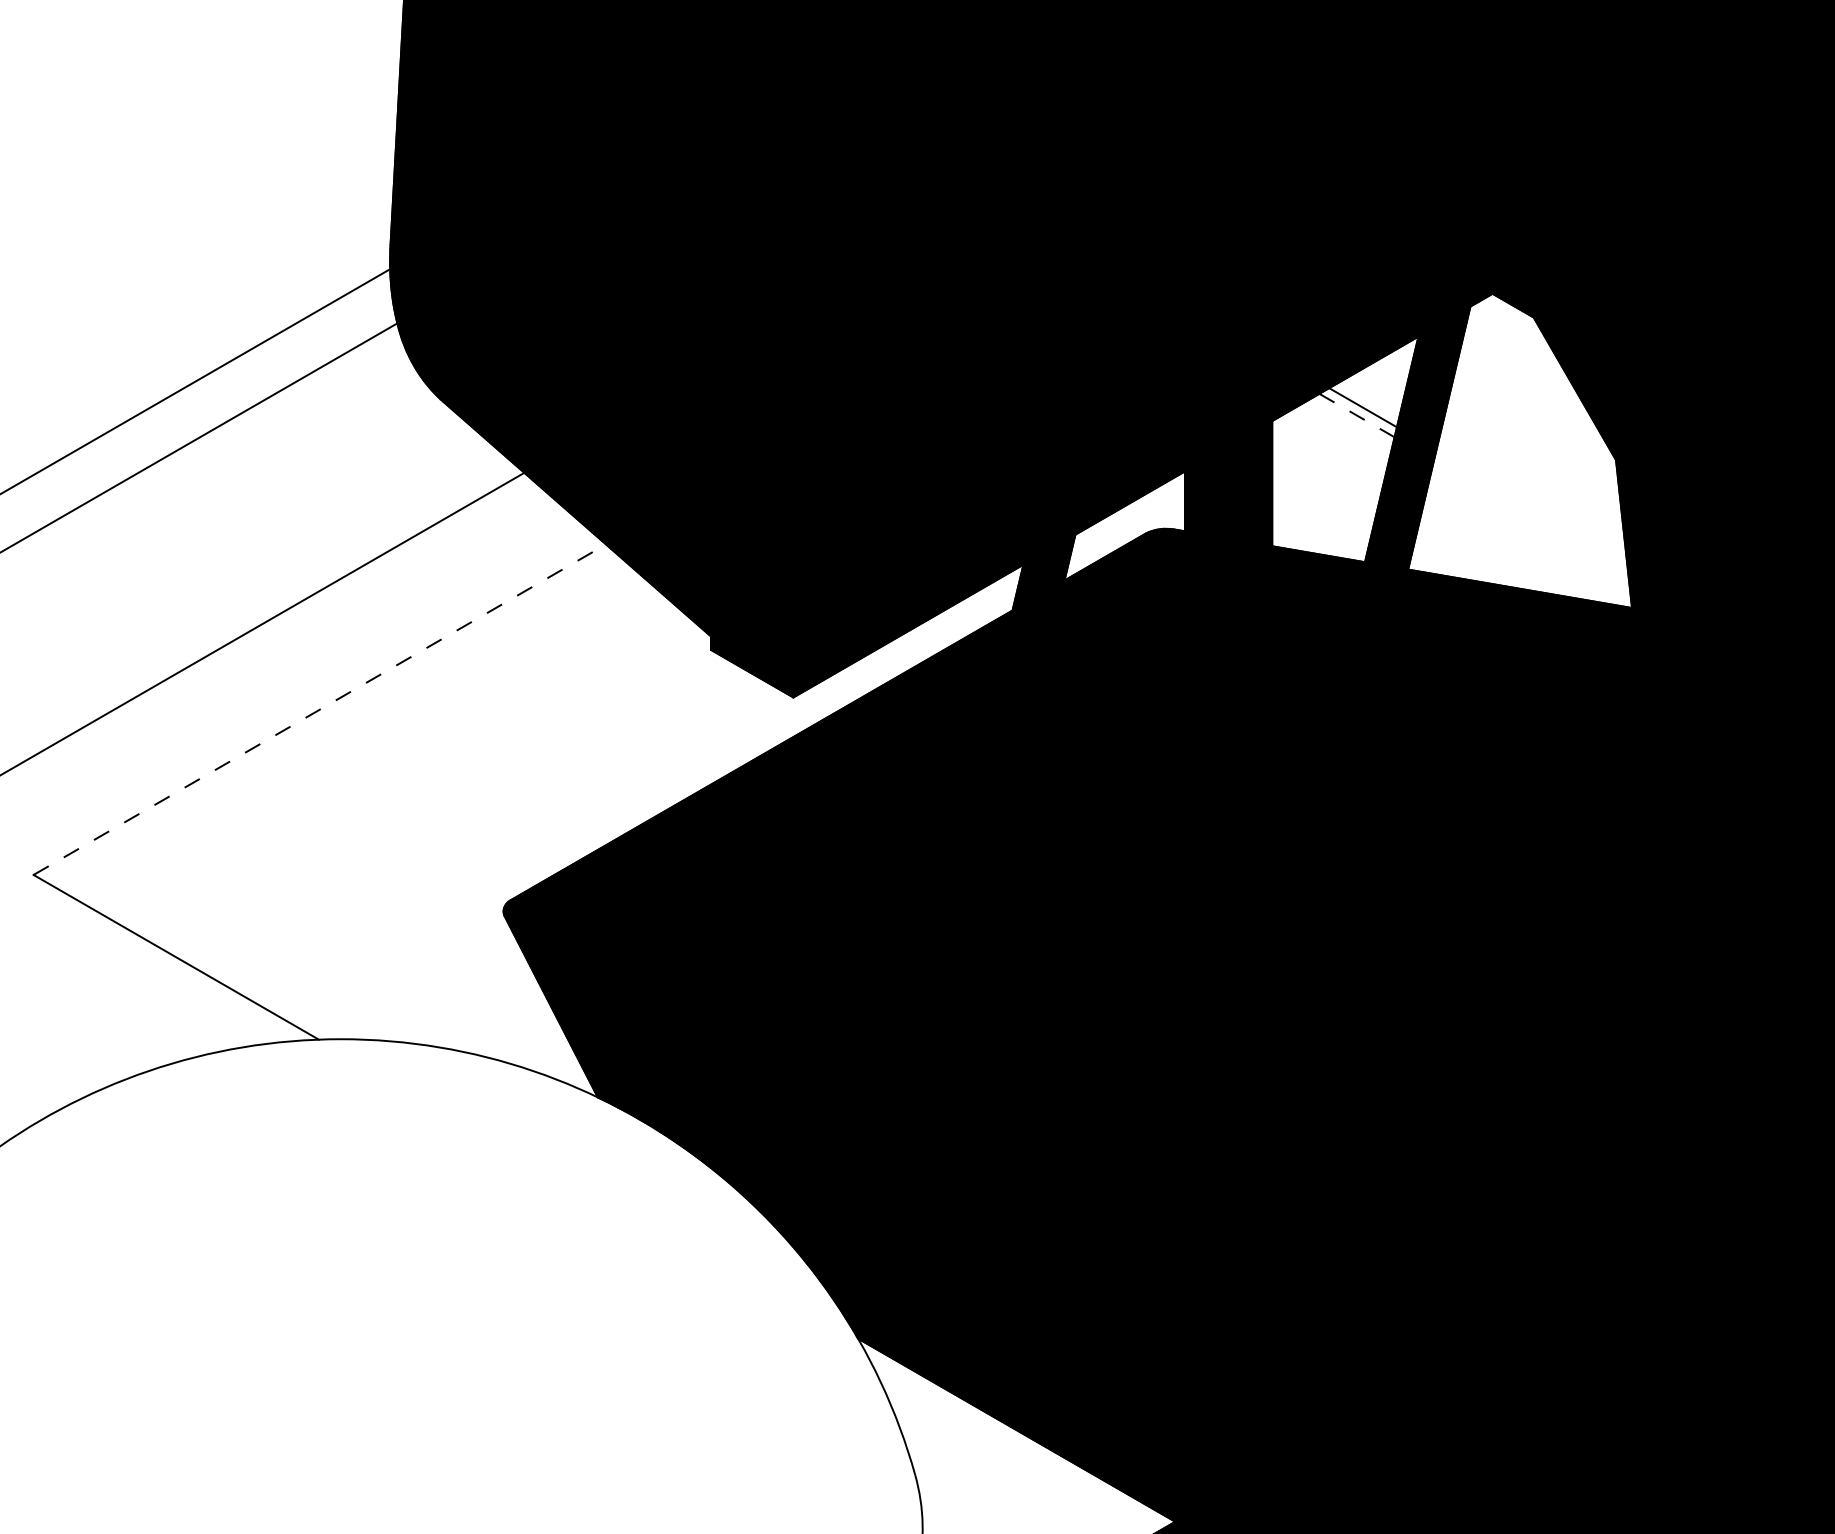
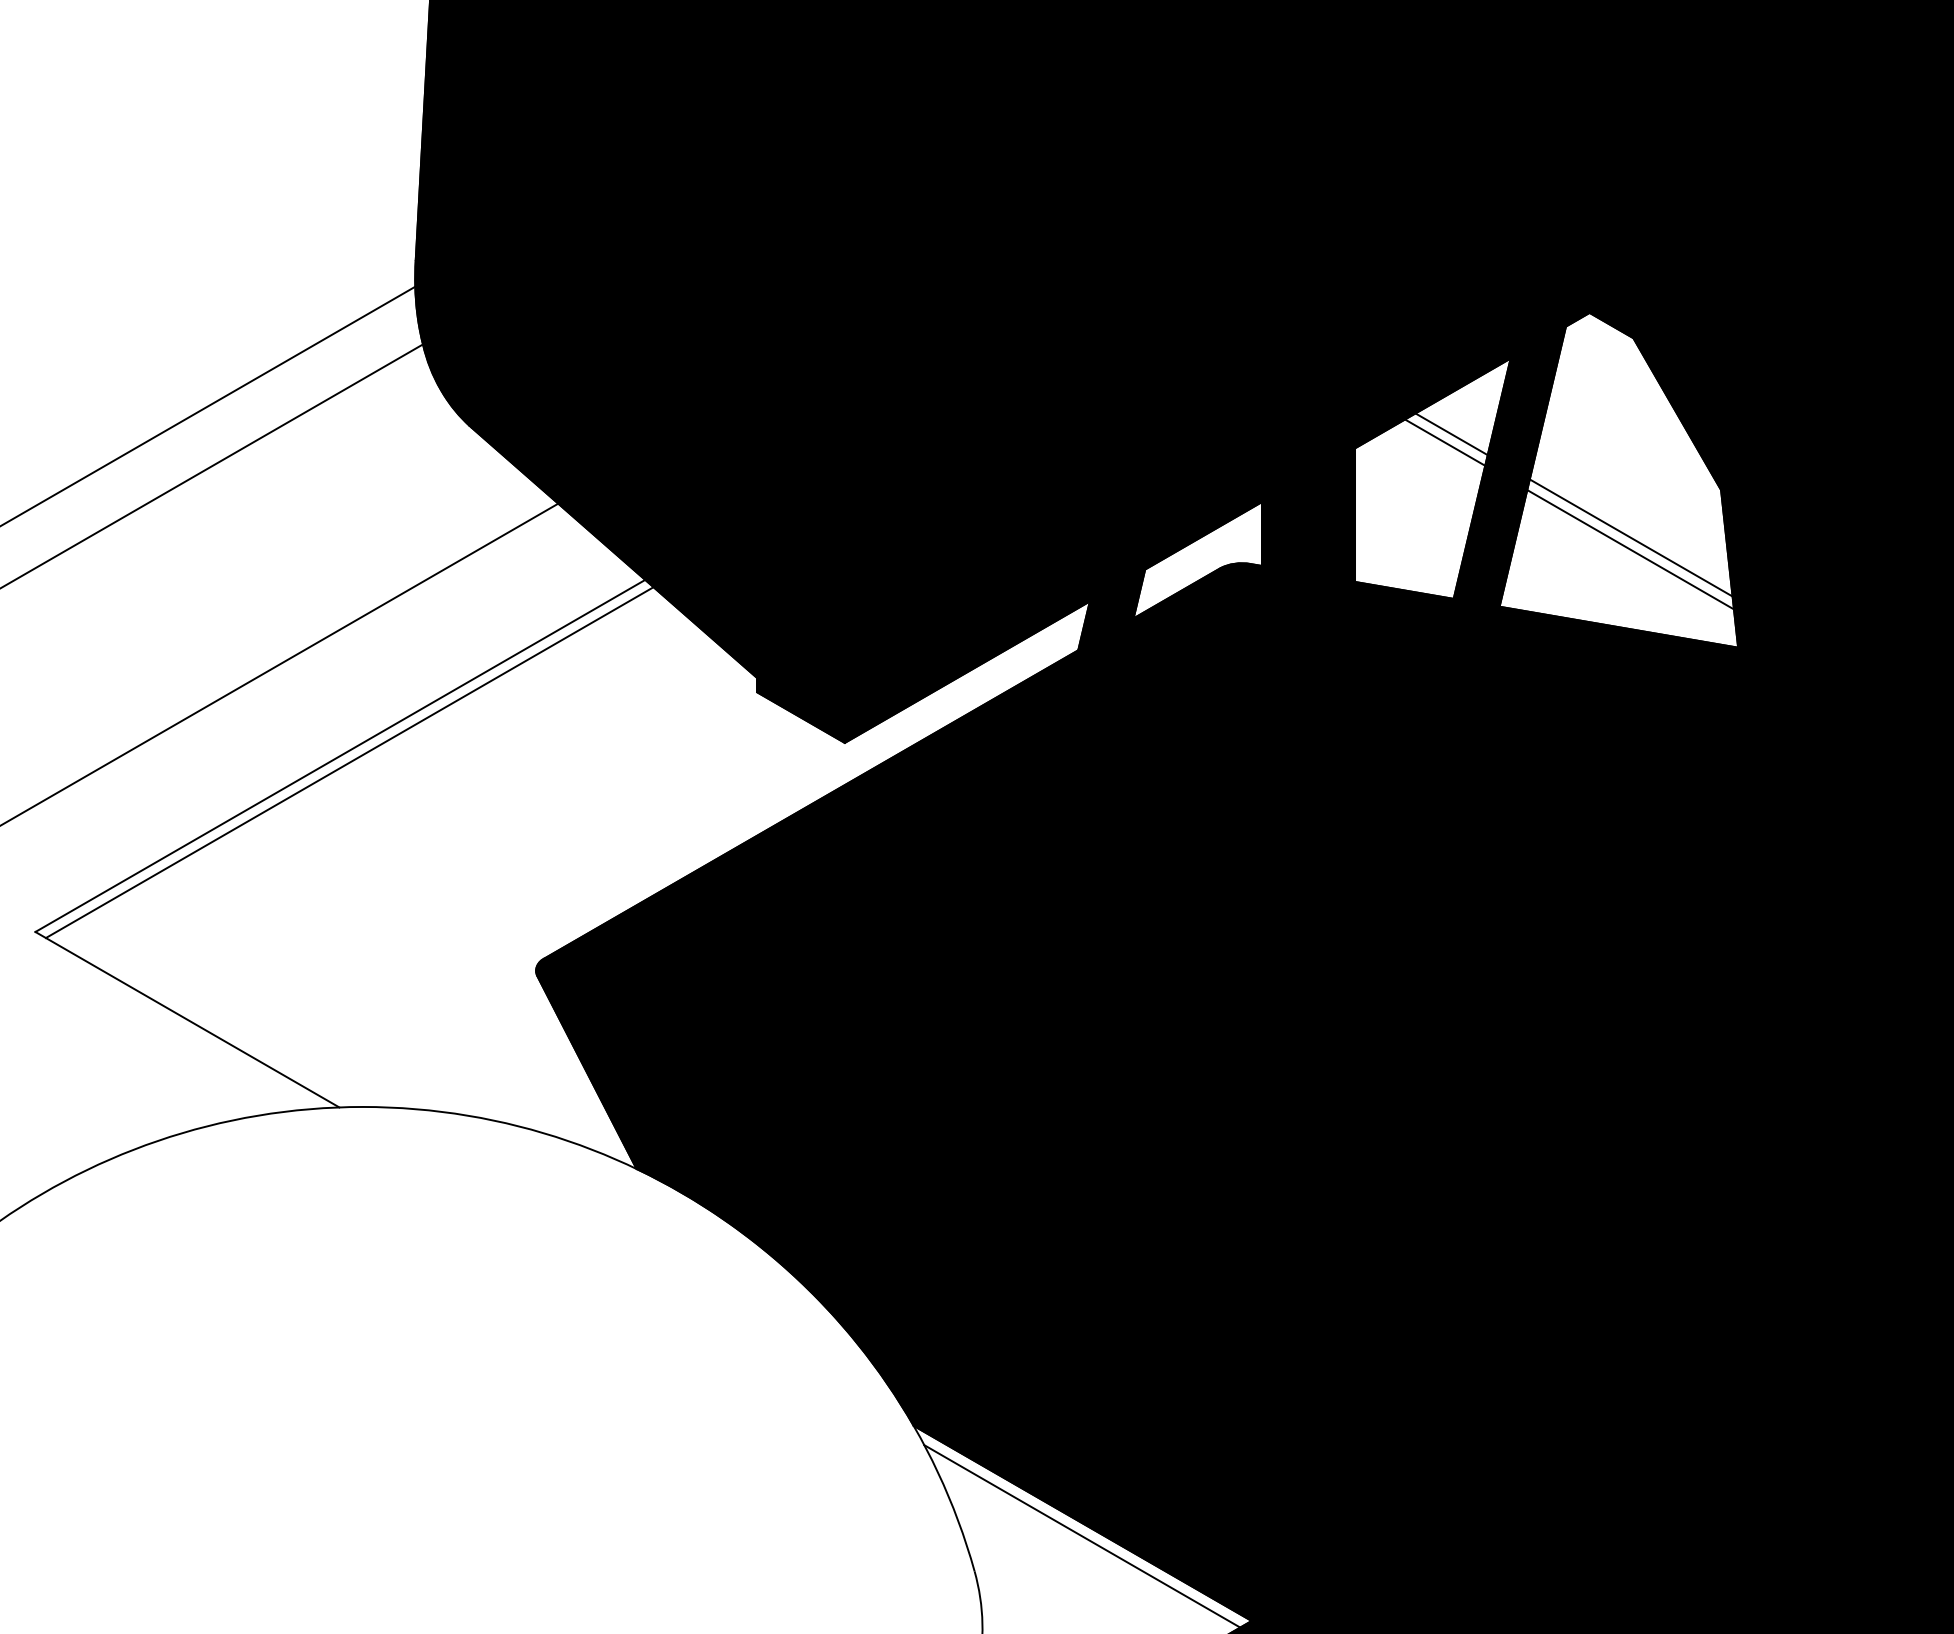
line: (1357, 415) -> (1445, 442), dashed -> solid
line: (1531, 504) -> (1630, 537), added
line: (1531, 515) -> (1630, 549), added
line: (319, 709) -> (340, 755), dashed -> solid
line: (328, 715) -> (349, 762), added
line: (1016, 1442) -> (1082, 1536), added

